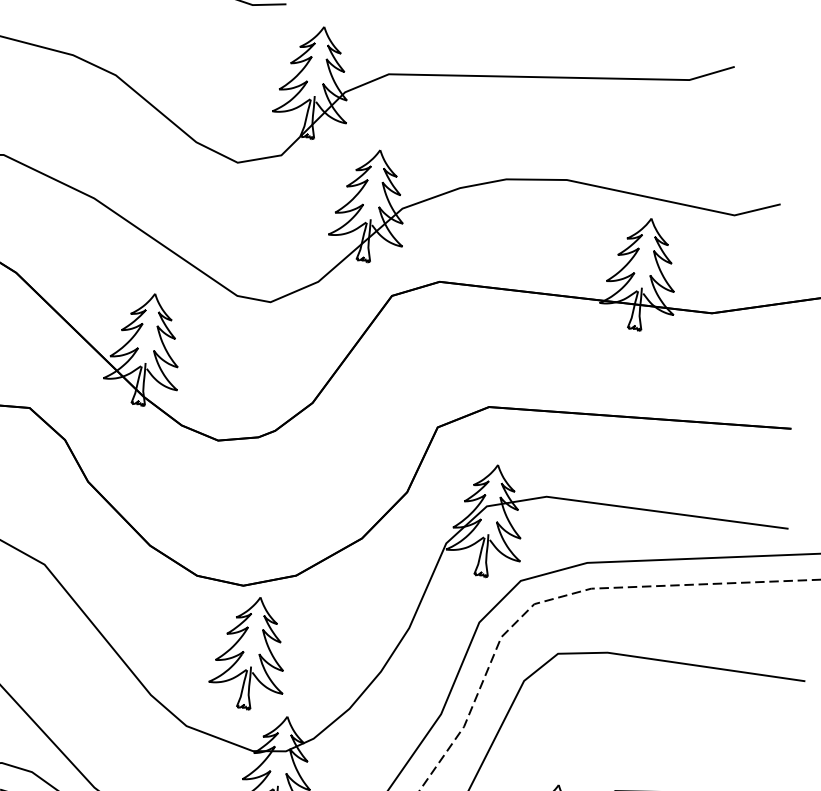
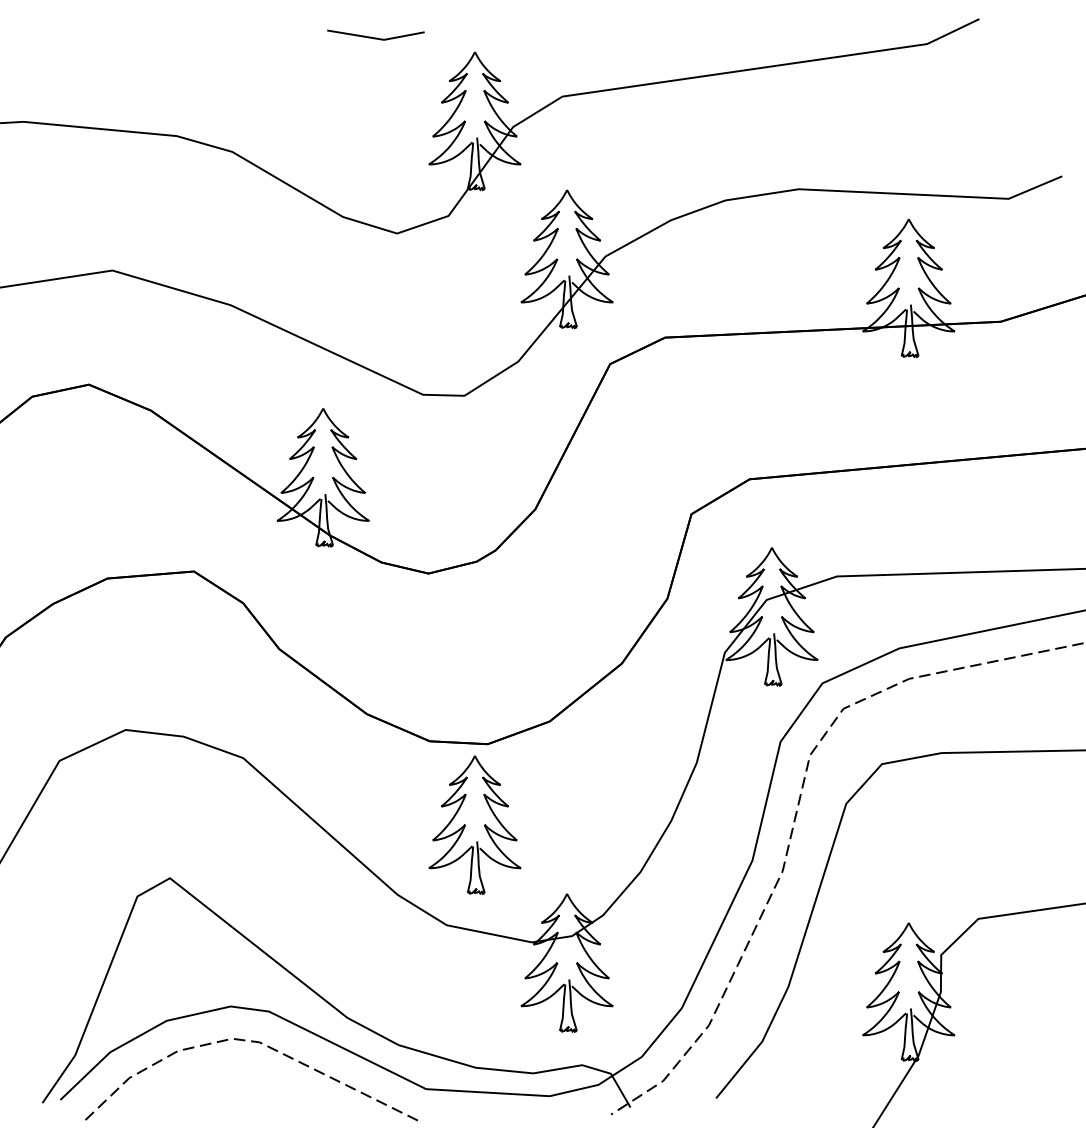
part: (251, 652) -> (474, 824), moved

